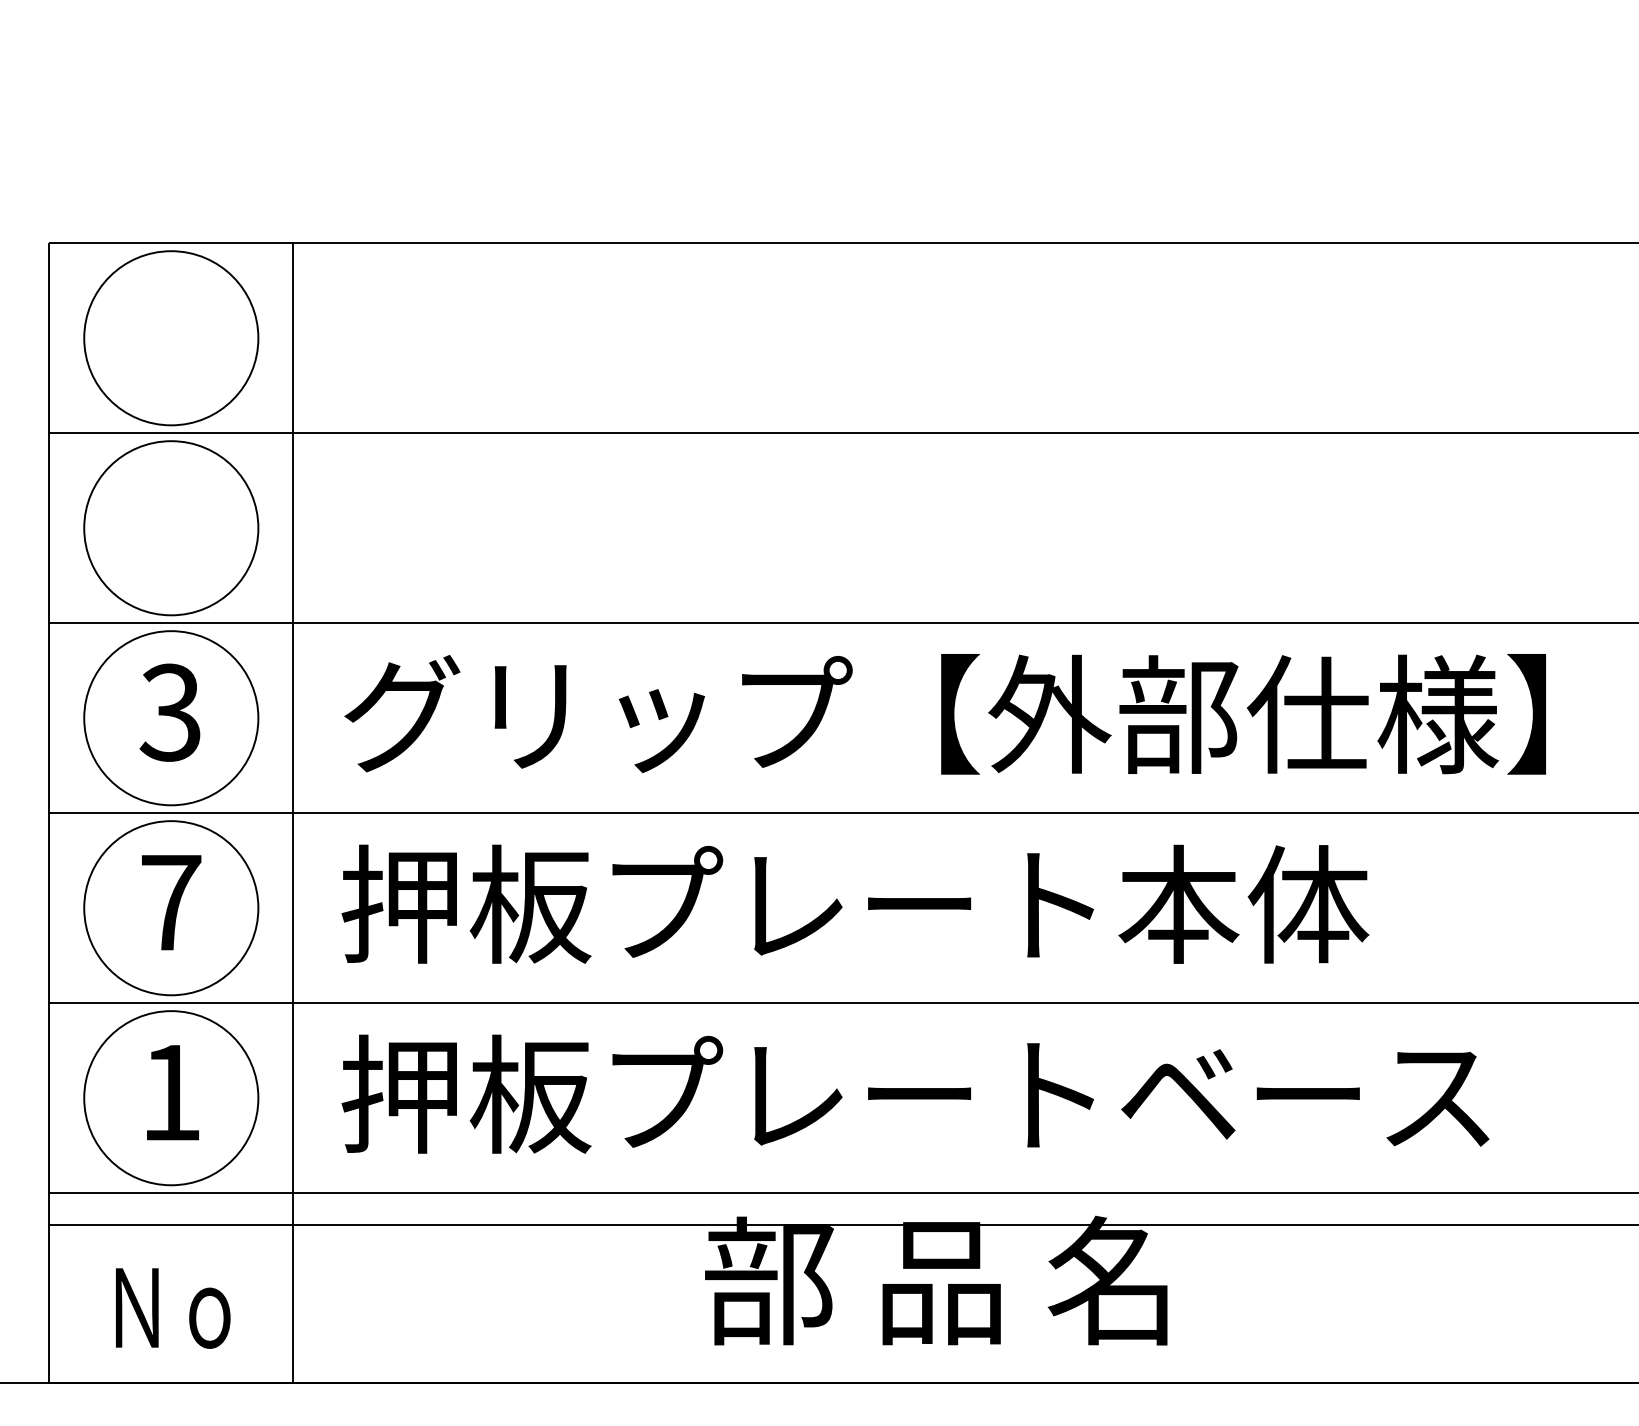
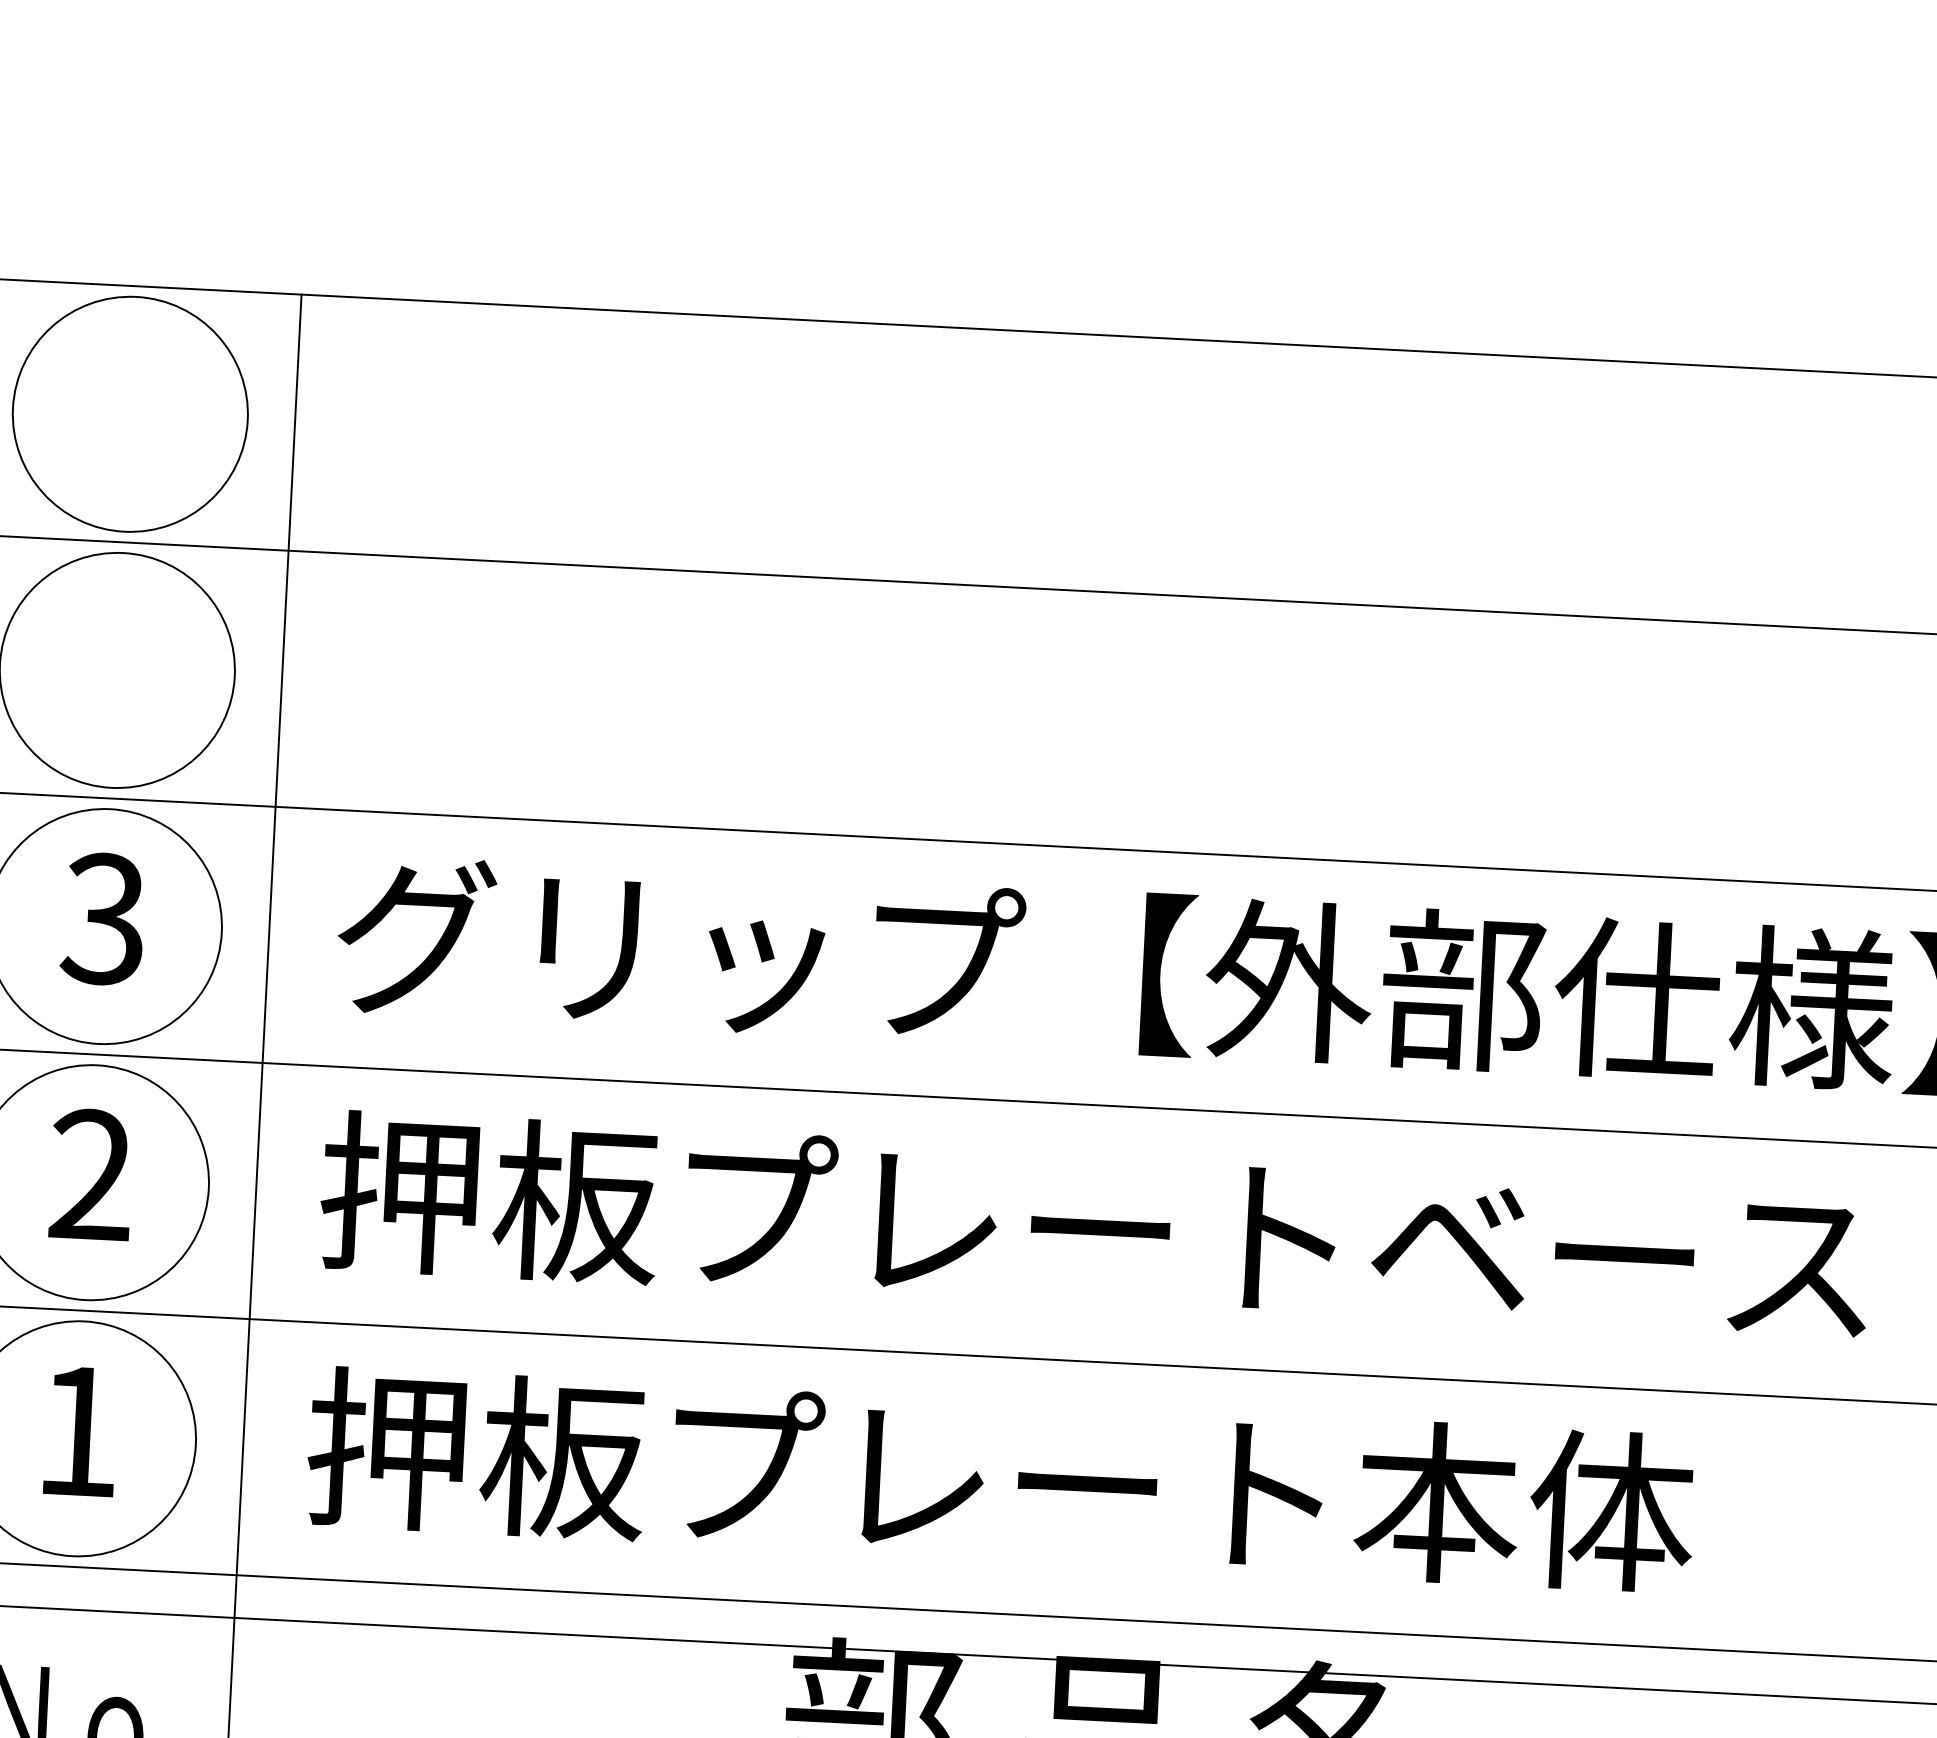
text: (171, 901) -> (92, 1173), 7 -> 2
text: (1303, 903) -> (1618, 1253), 押板プレート本体 -> 押板プレートベース
text: (1303, 1093) -> (1605, 1509), 押板プレートベース -> 押板プレート本体

